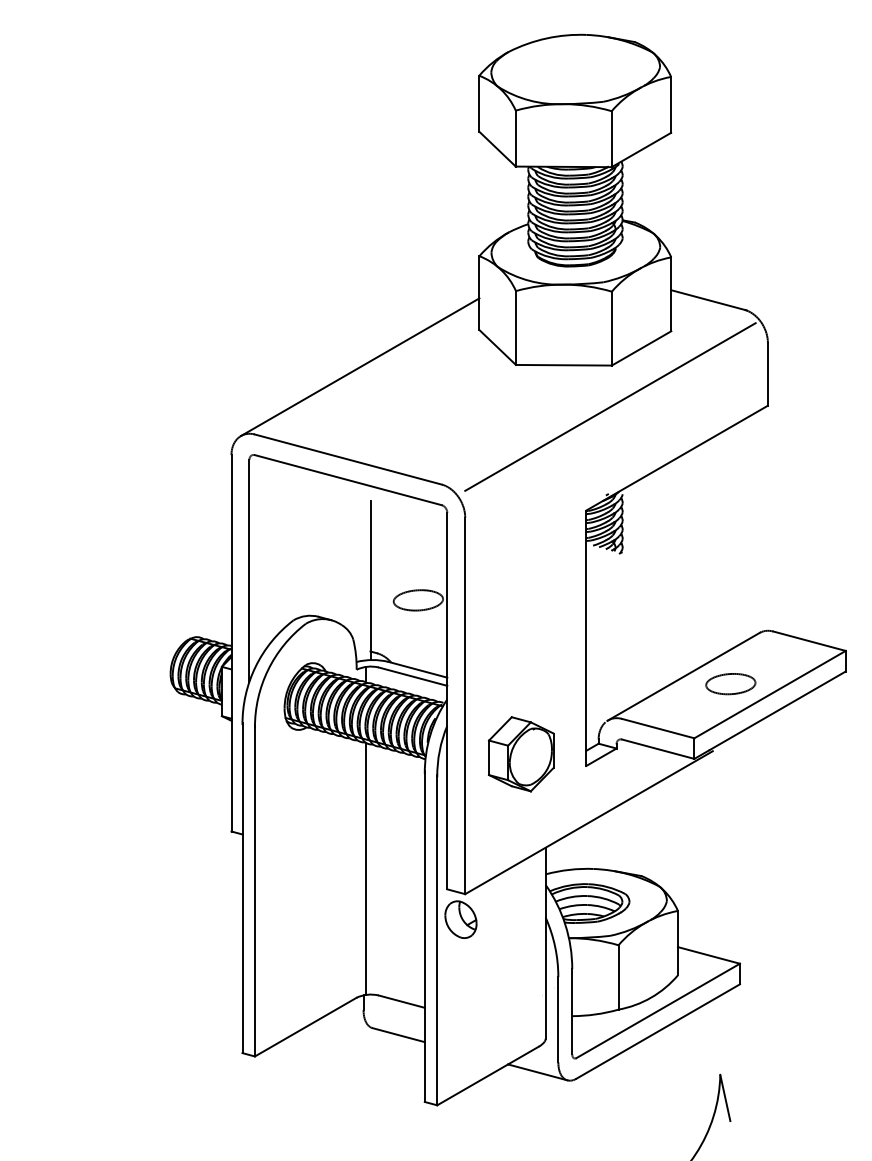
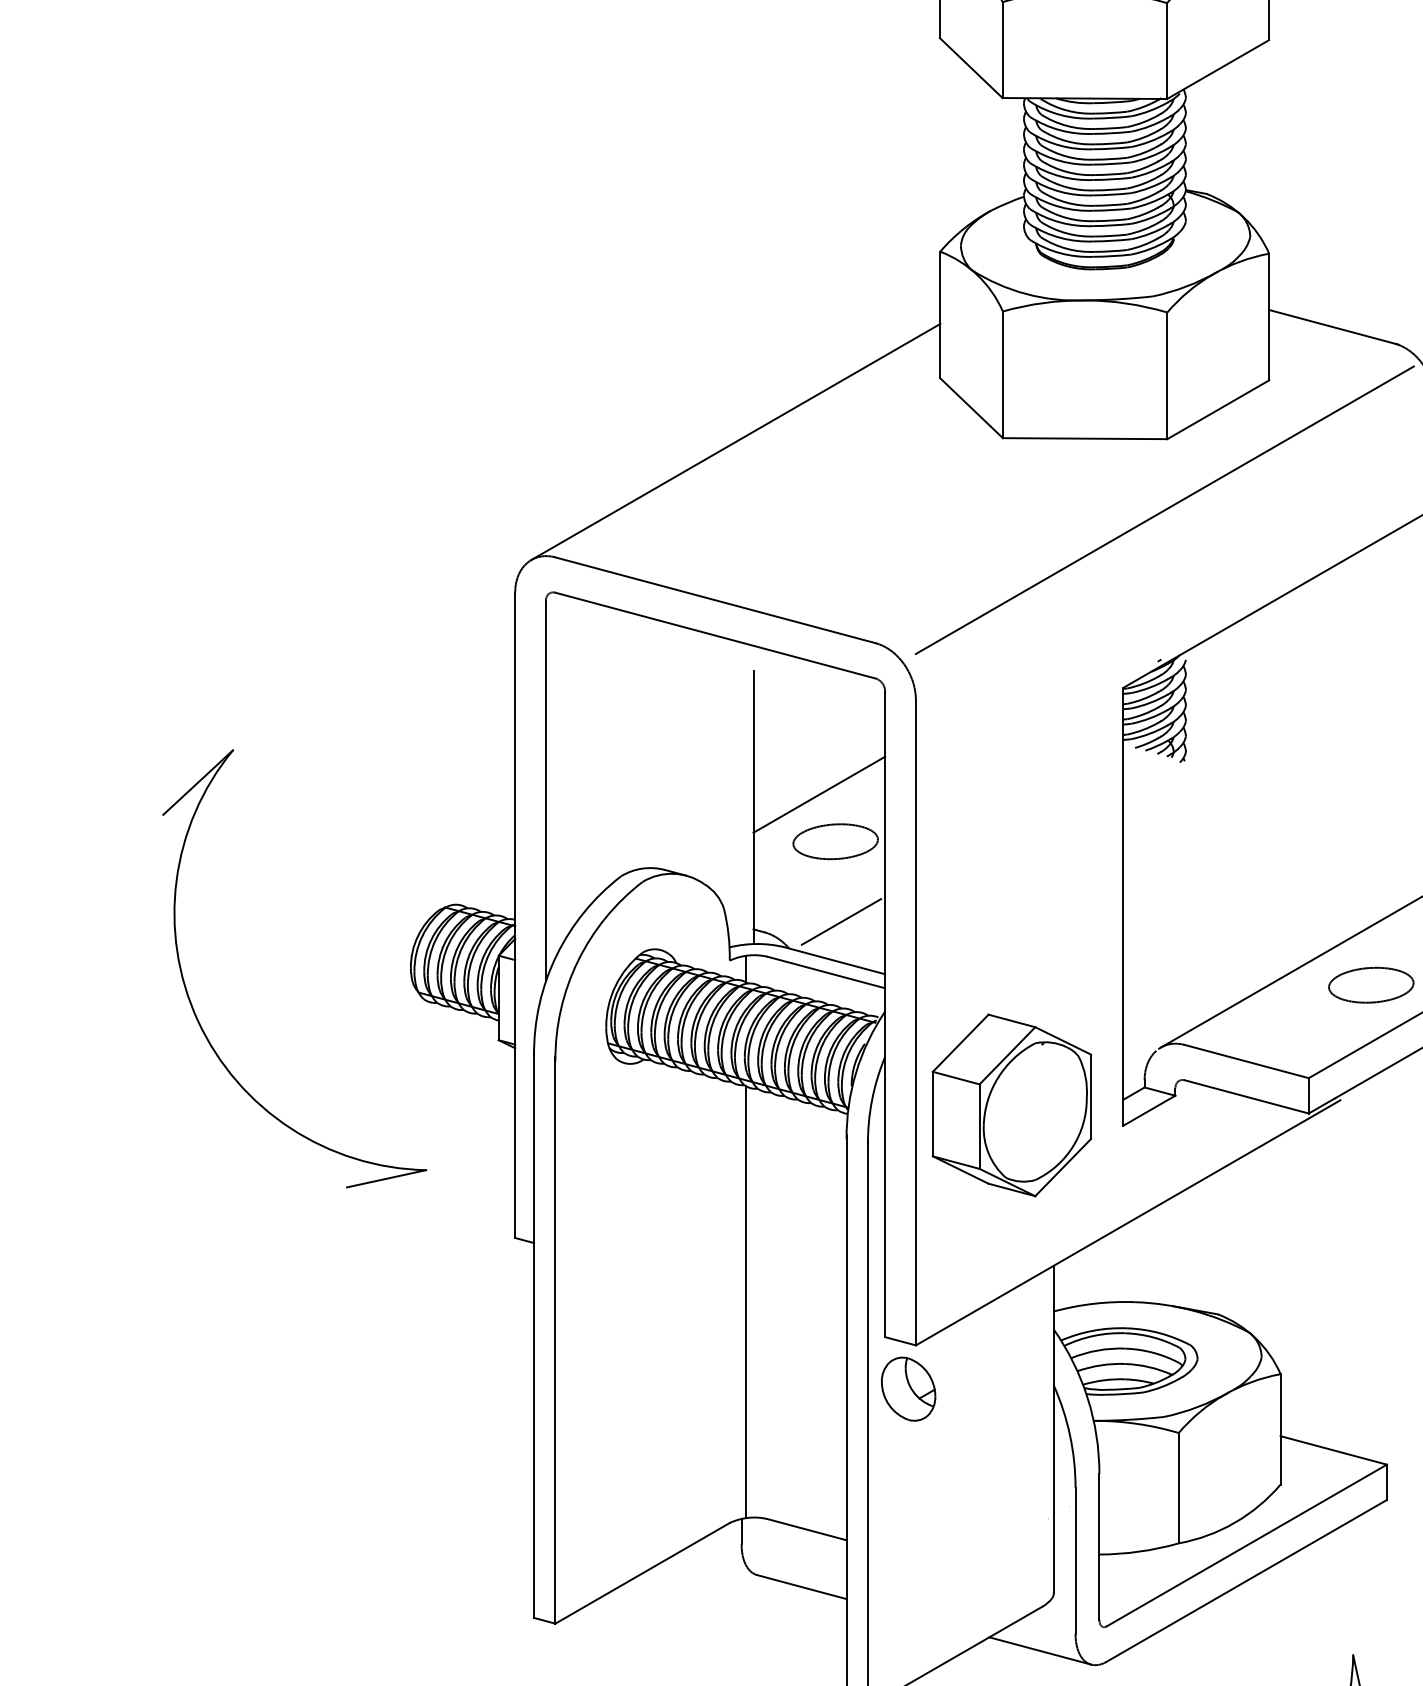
line: (408, 572) -> (818, 793), added
line: (421, 646) -> (840, 920), added
part: (45, 699) -> (196, 1011), added
part: (521, 754) -> (1012, 1105), size x1.43

